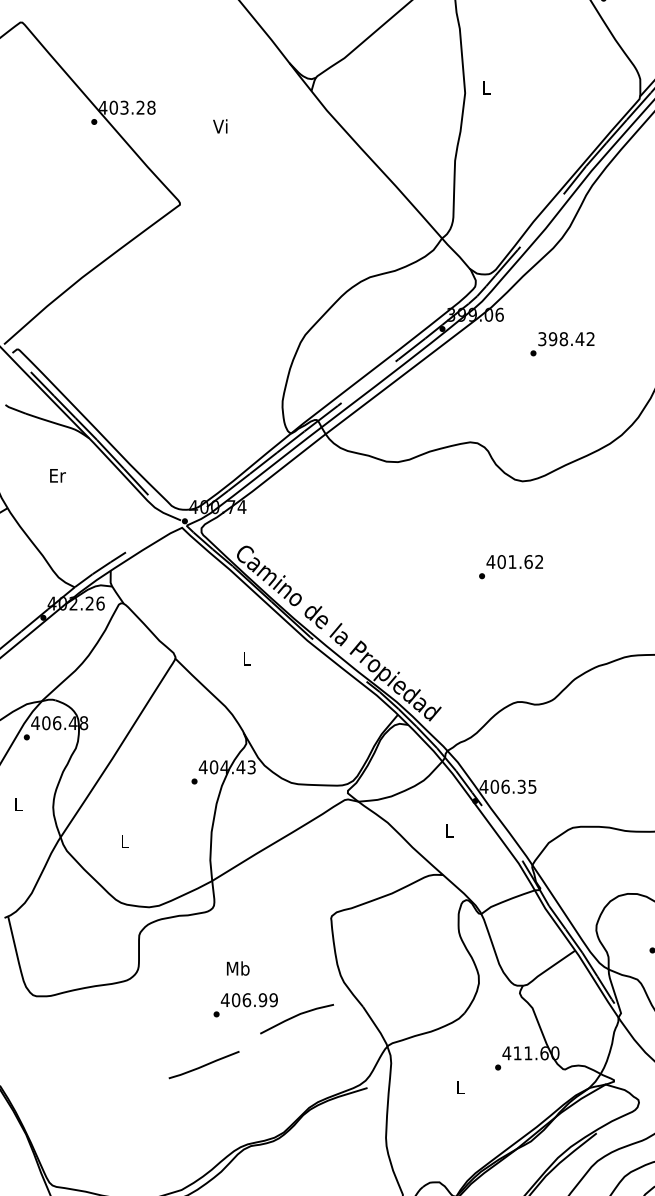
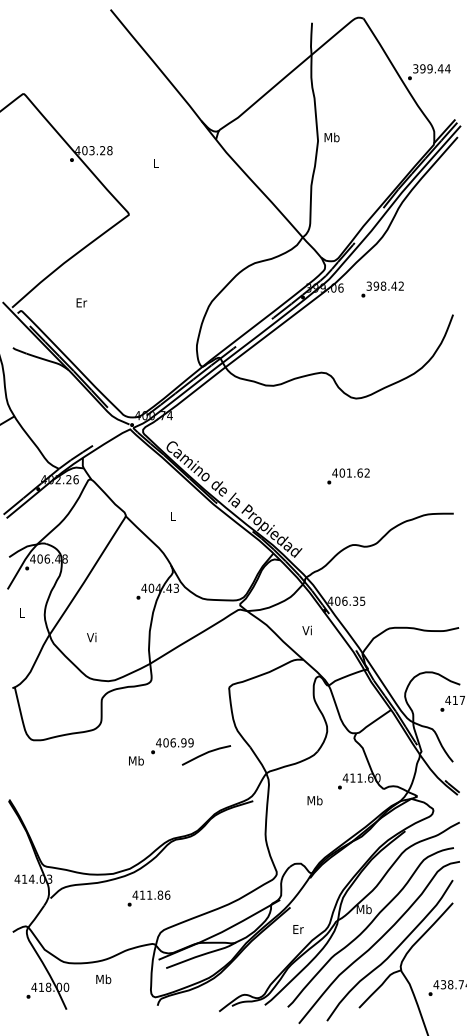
text: (485, 87) -> (331, 137), L -> Mb
text: (220, 125) -> (155, 162), Vi -> L
text: (562, 344) -> (382, 289), moved
text: (57, 475) -> (81, 302), moved
text: (511, 567) -> (348, 476), moved
text: (447, 830) -> (306, 630), L -> Vi
text: (123, 841) -> (91, 637), L -> Vi
text: (238, 967) -> (136, 760), moved
line: (203, 1064) -> (144, 785), removed
text: (459, 1087) -> (314, 800), L -> Mb

